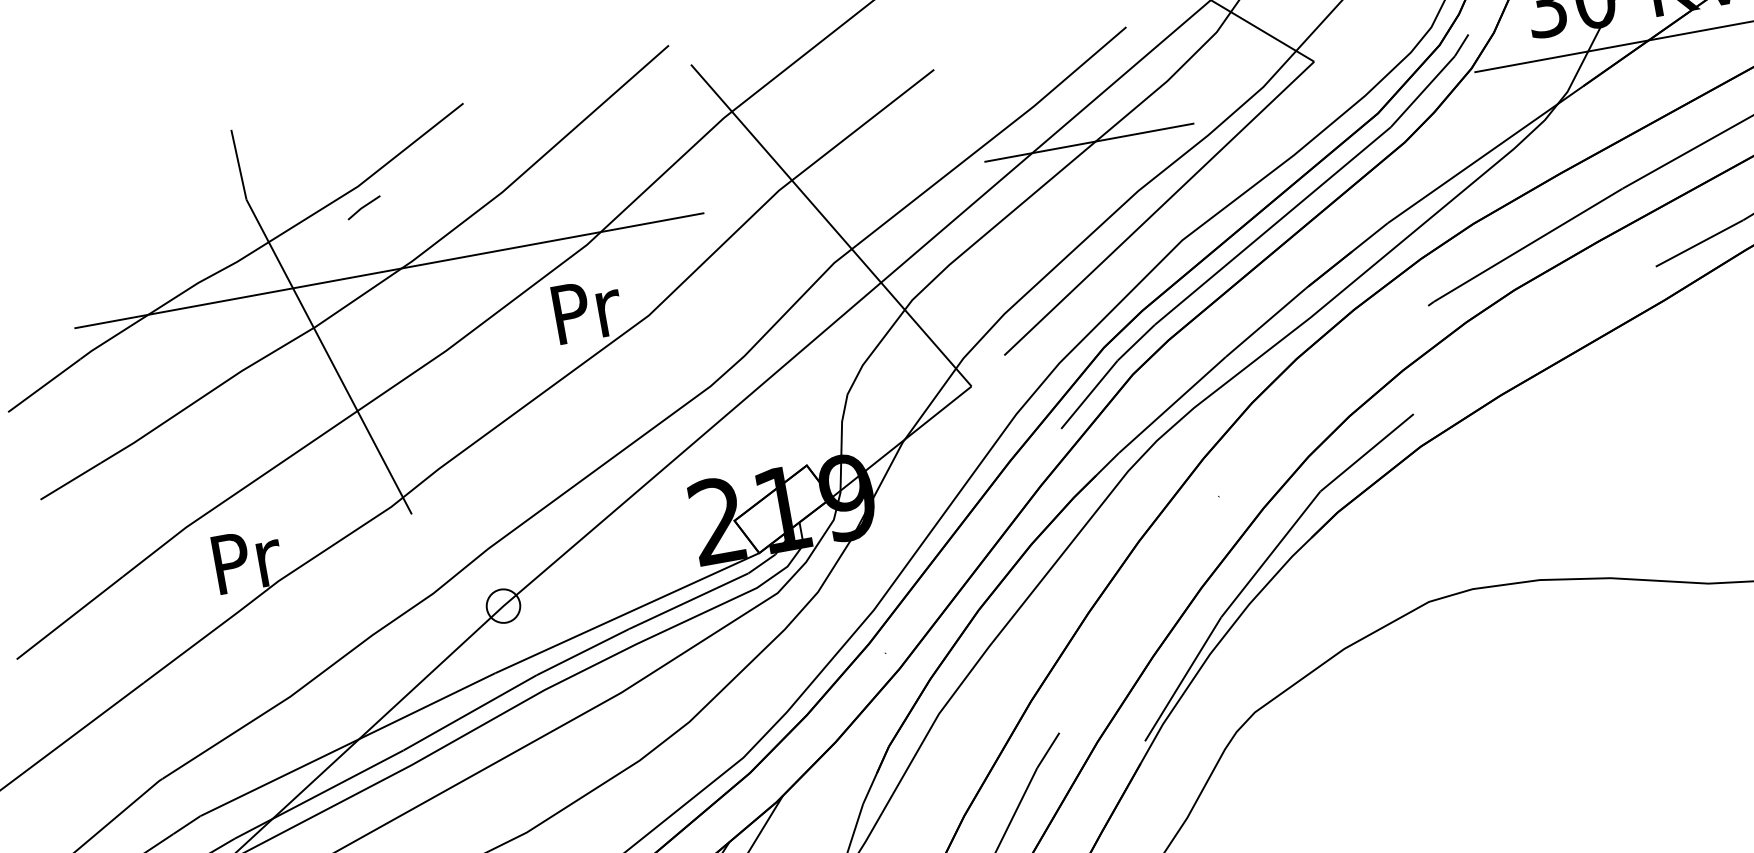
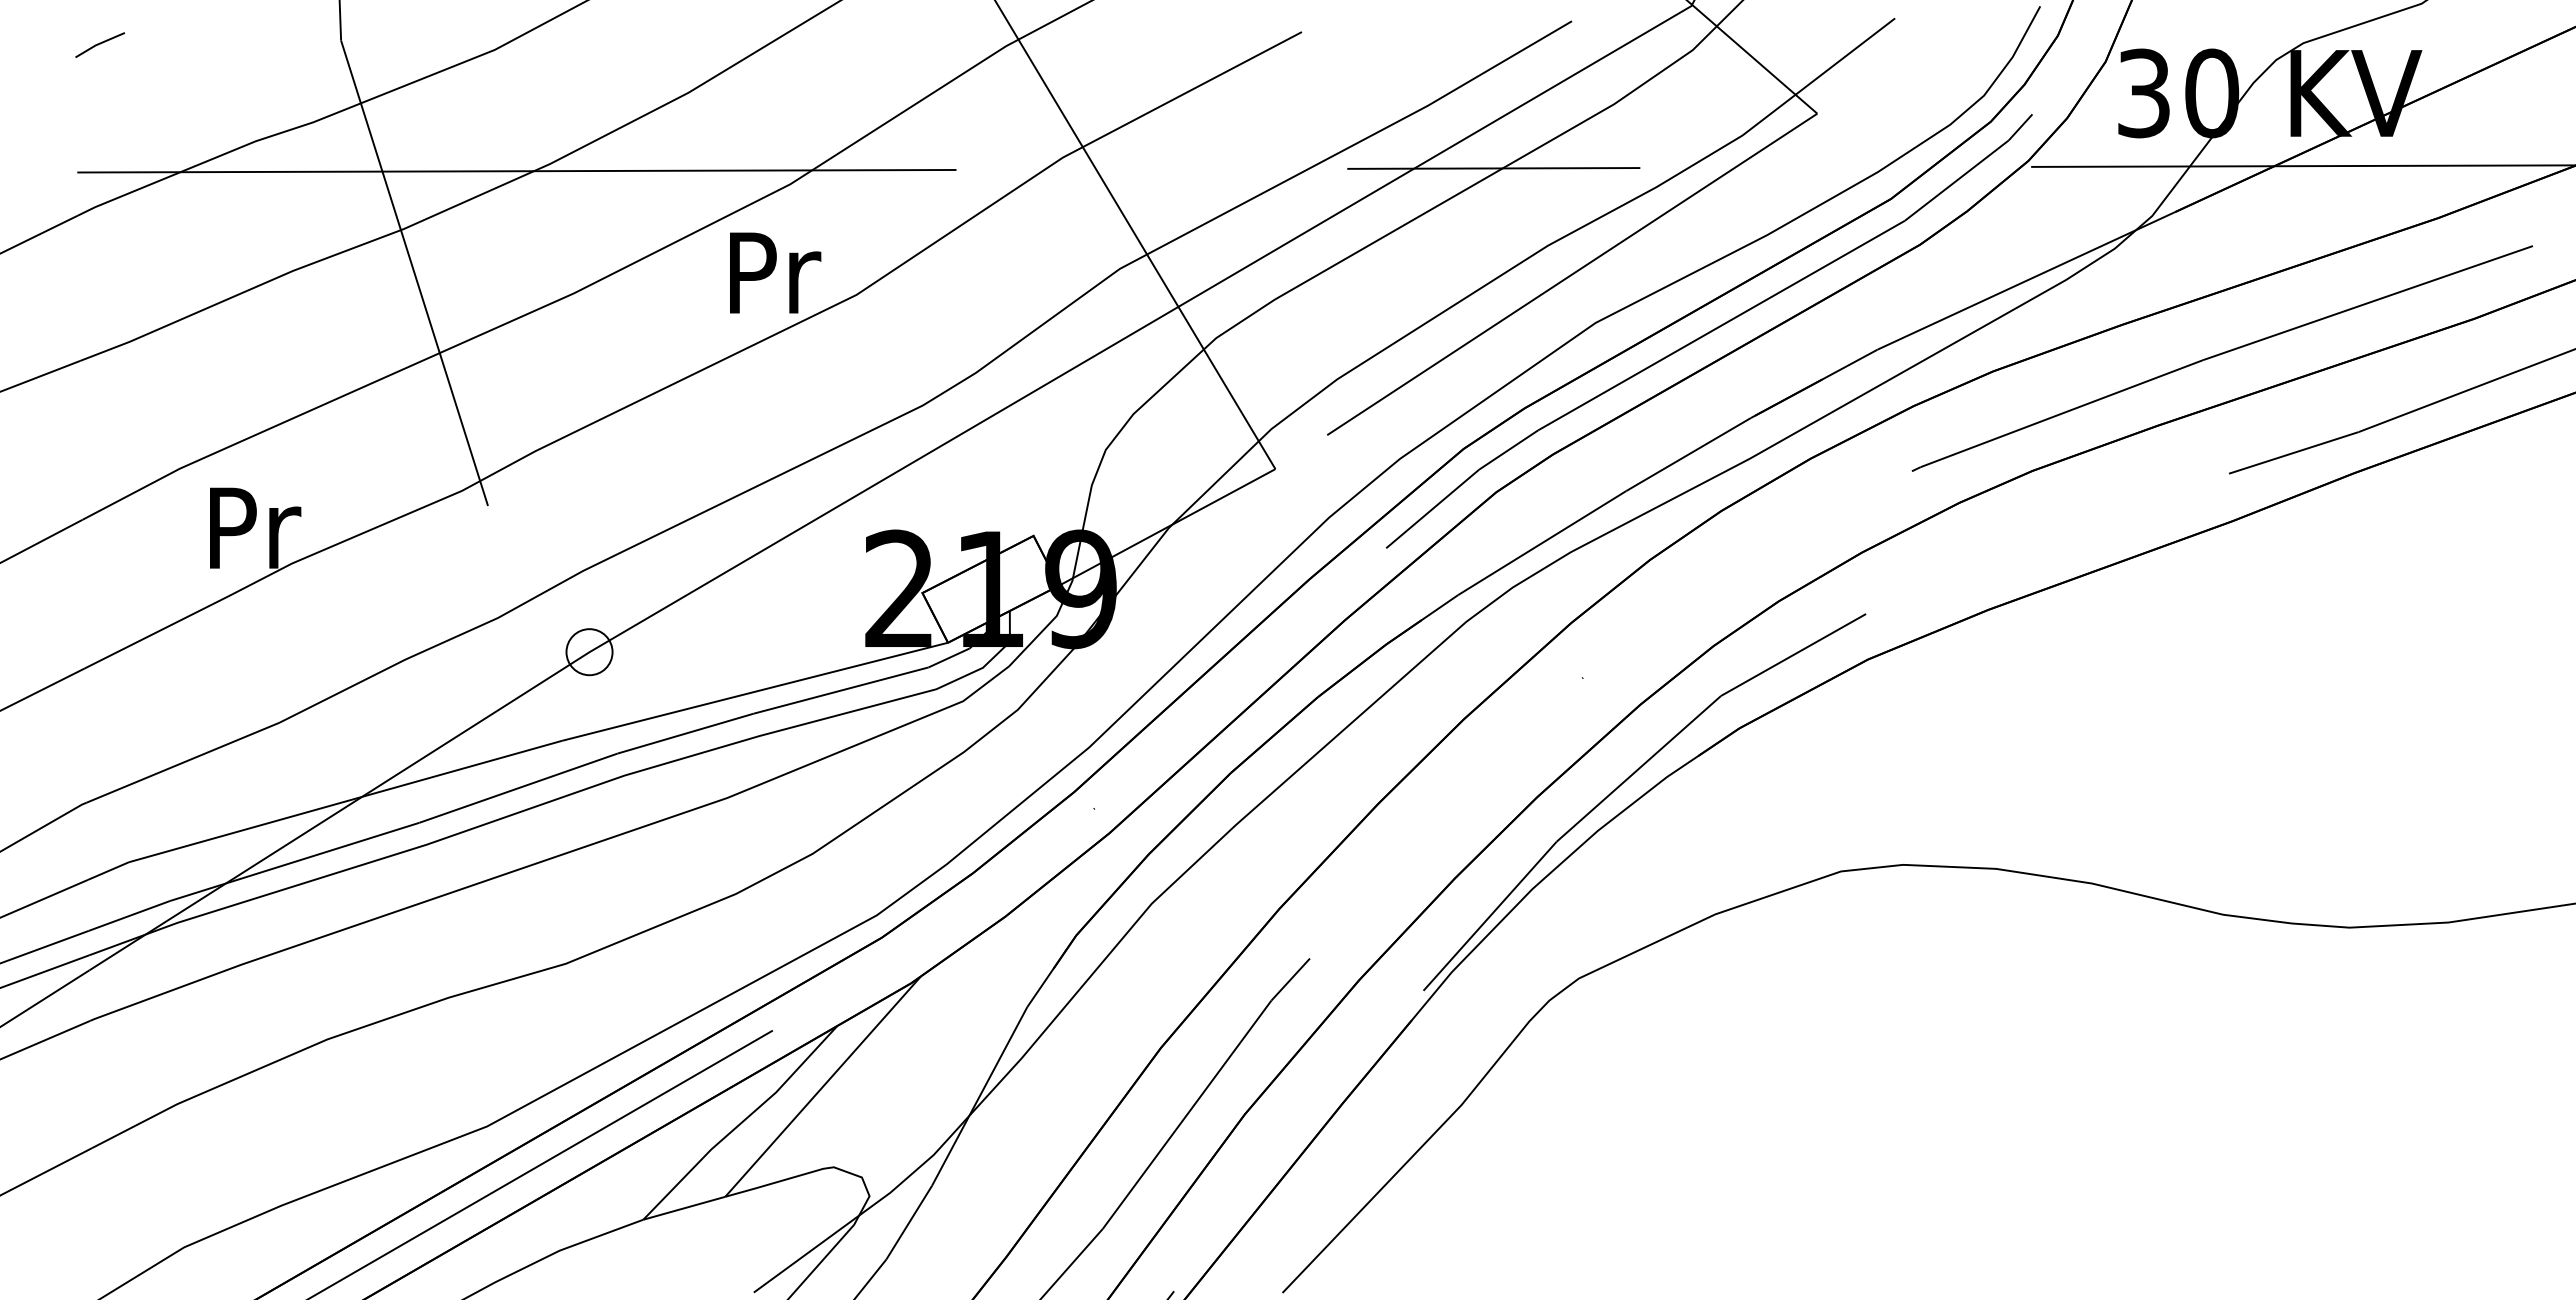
line: (363, 207) -> (99, 44), moved

